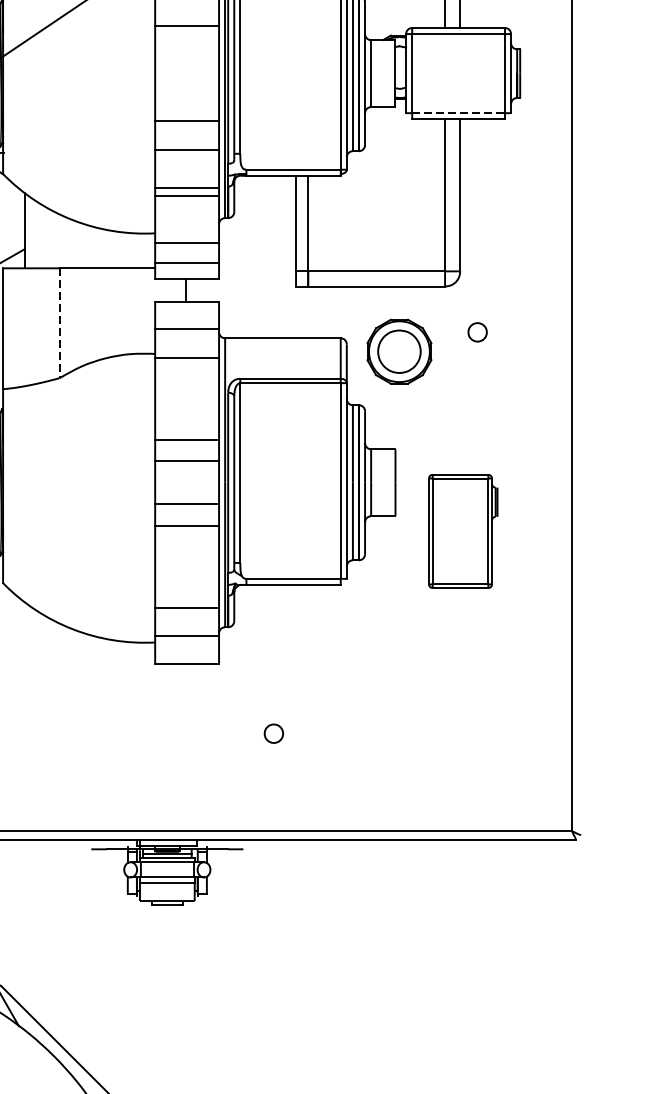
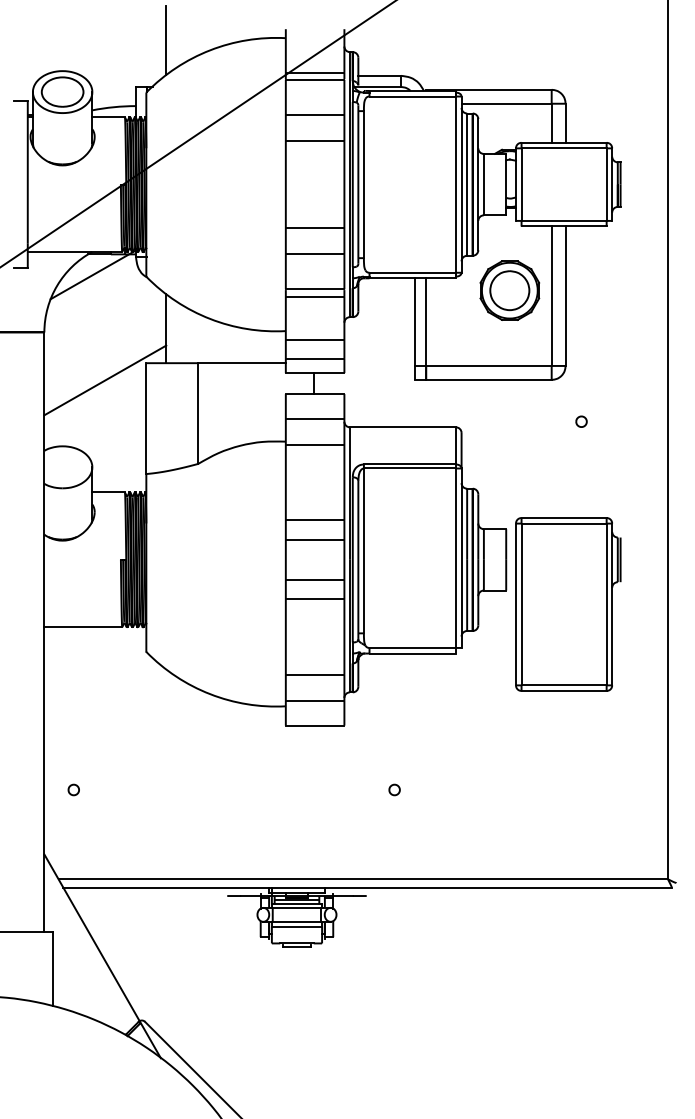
line: (459, 112) -> (564, 220), dashed -> solid
line: (59, 324) -> (198, 414), dashed -> solid
part: (477, 331) -> (581, 421), size x0.62
part: (399, 351) -> (509, 290), moved
part: (463, 531) -> (568, 604), size x1.67
part: (273, 733) -> (394, 789), size x0.62

